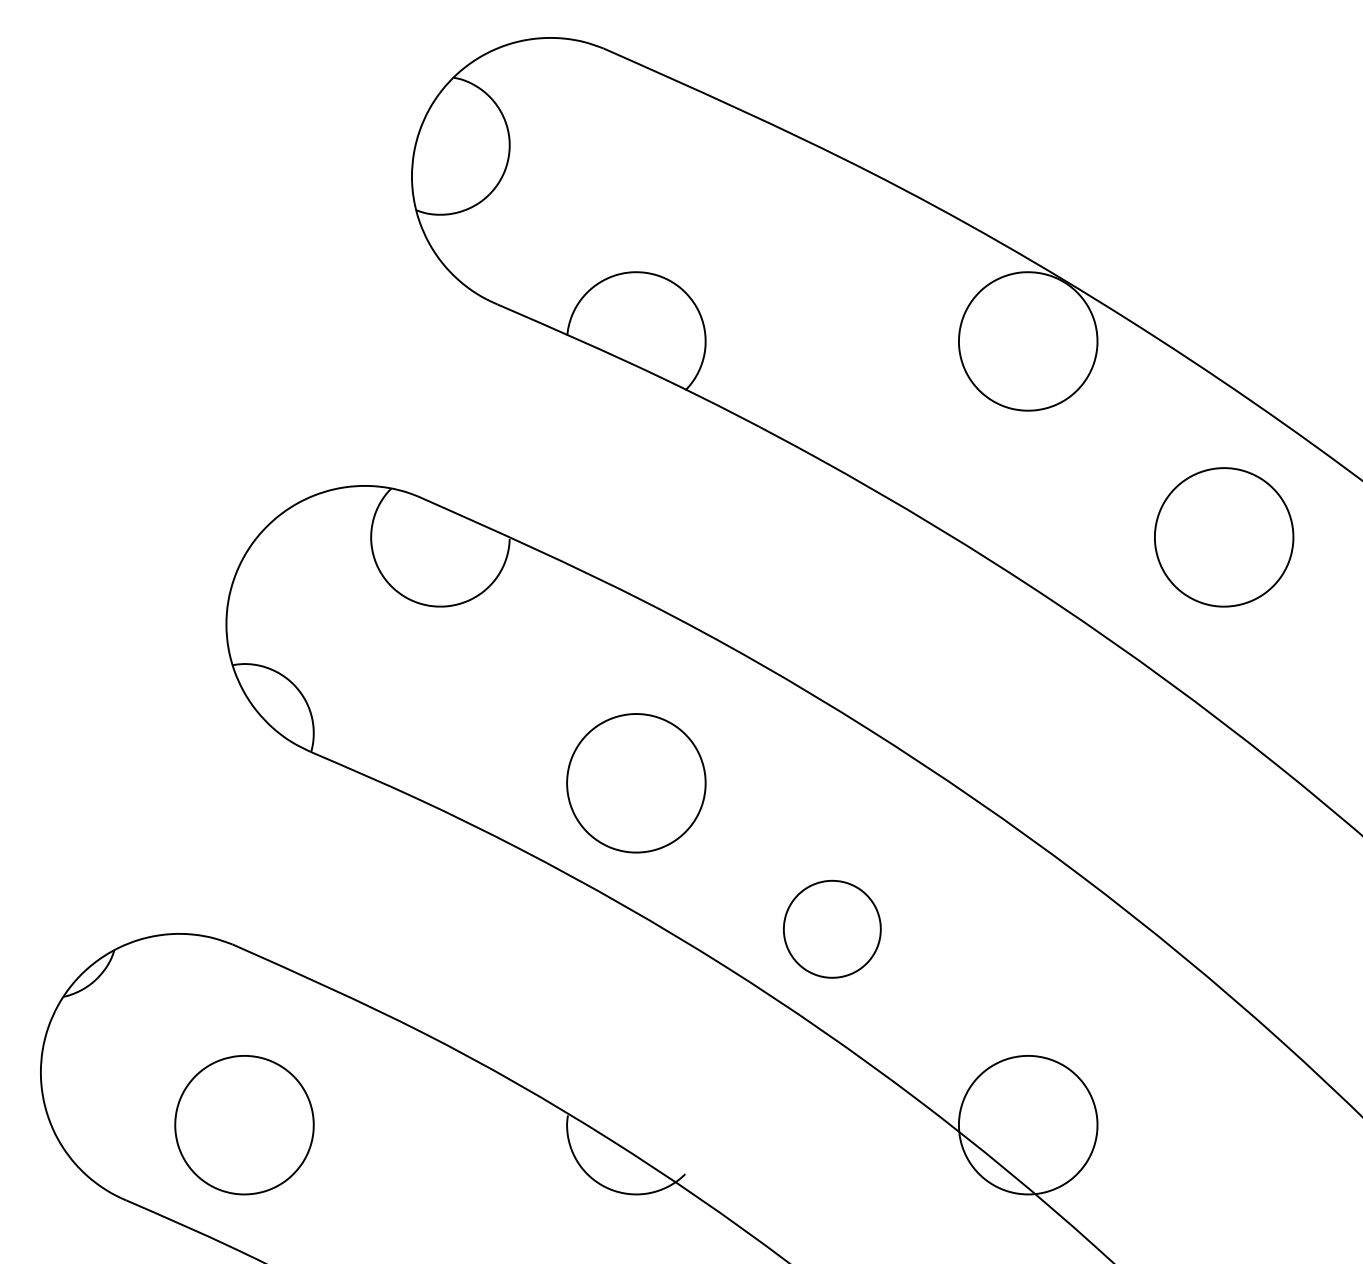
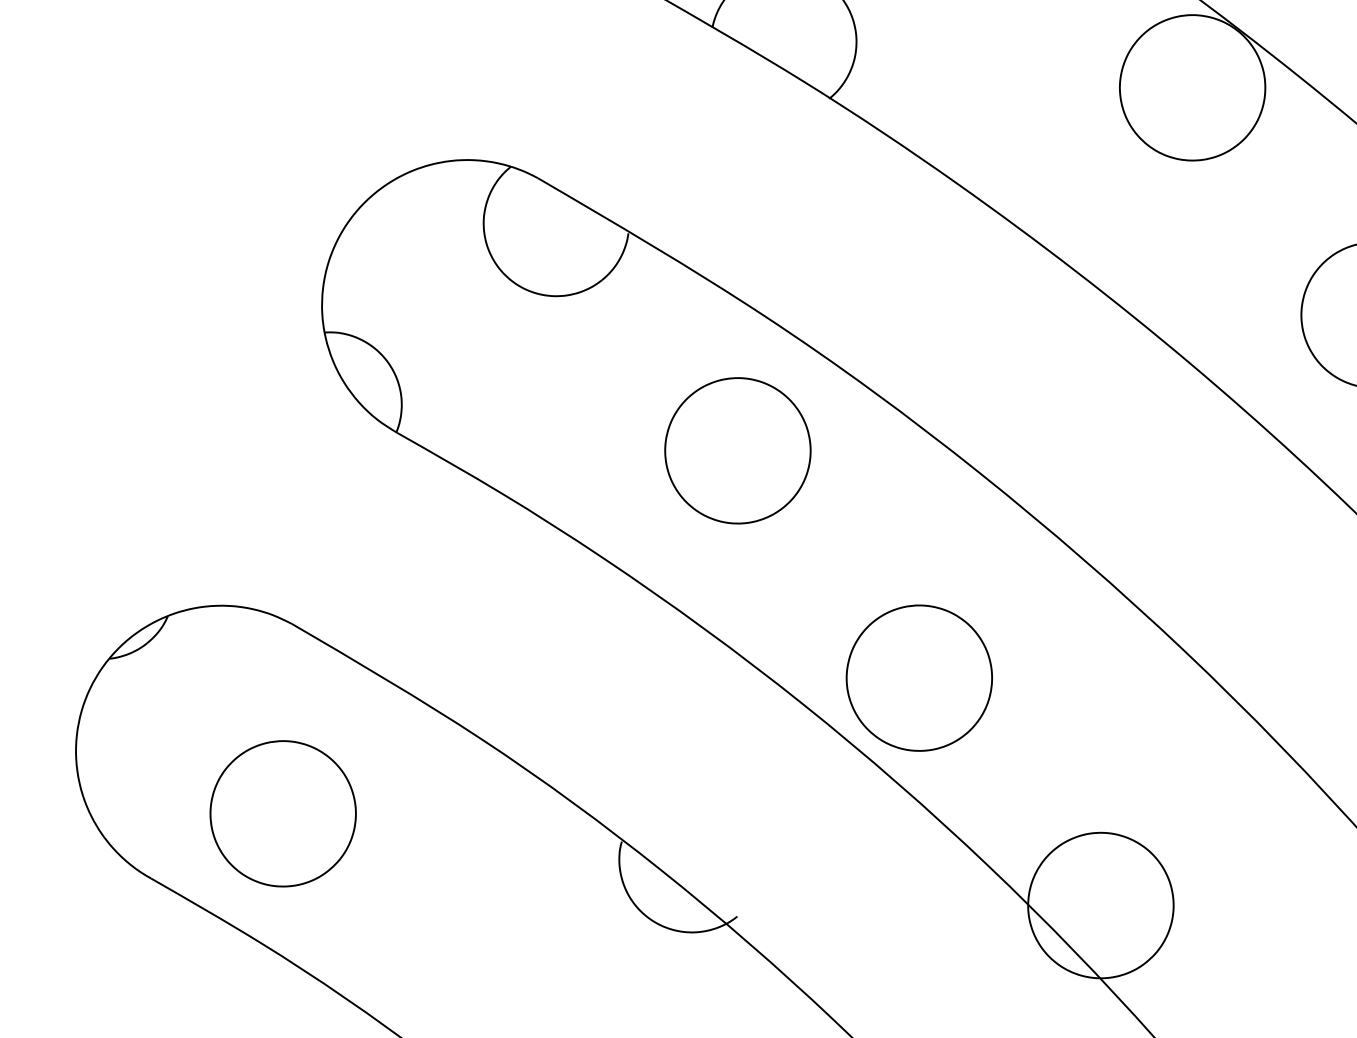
part: (636, 783) -> (738, 451), moved
part: (832, 929) -> (919, 678), size x1.43

